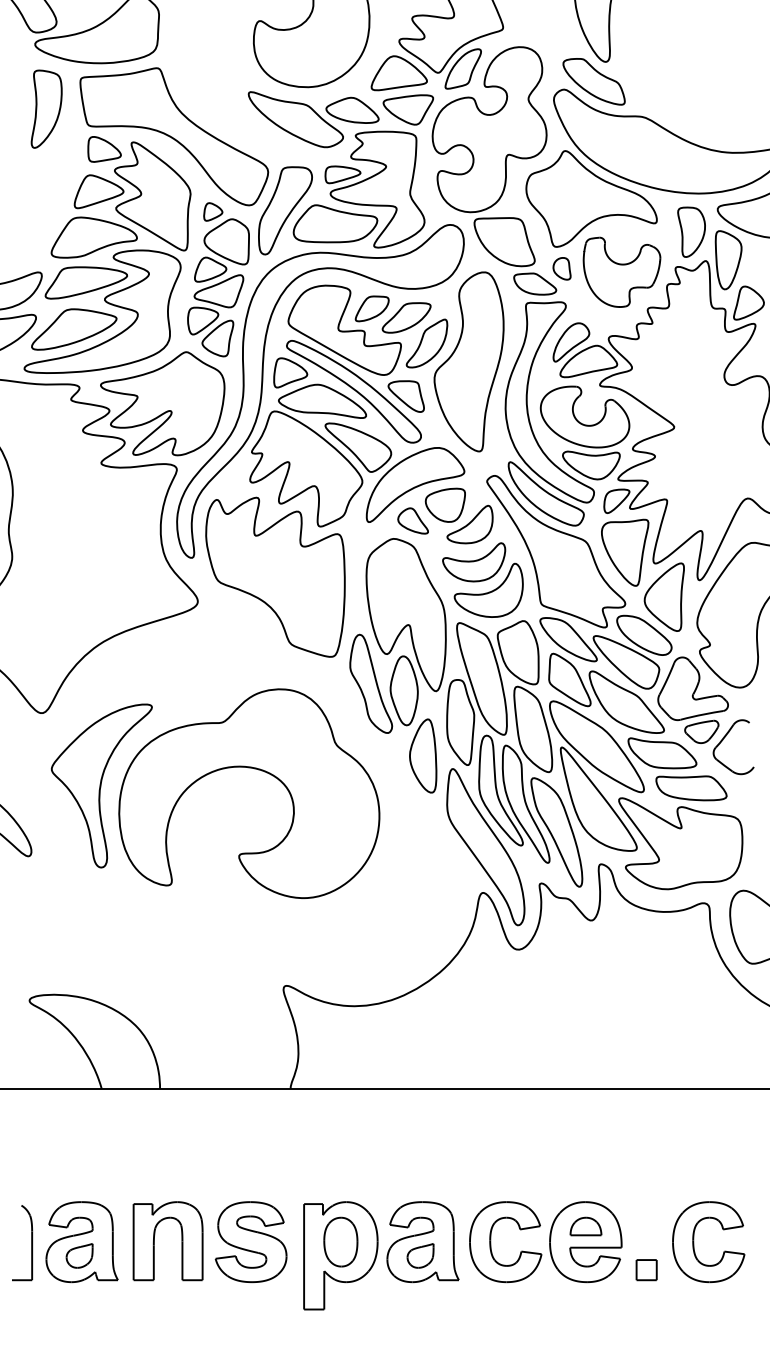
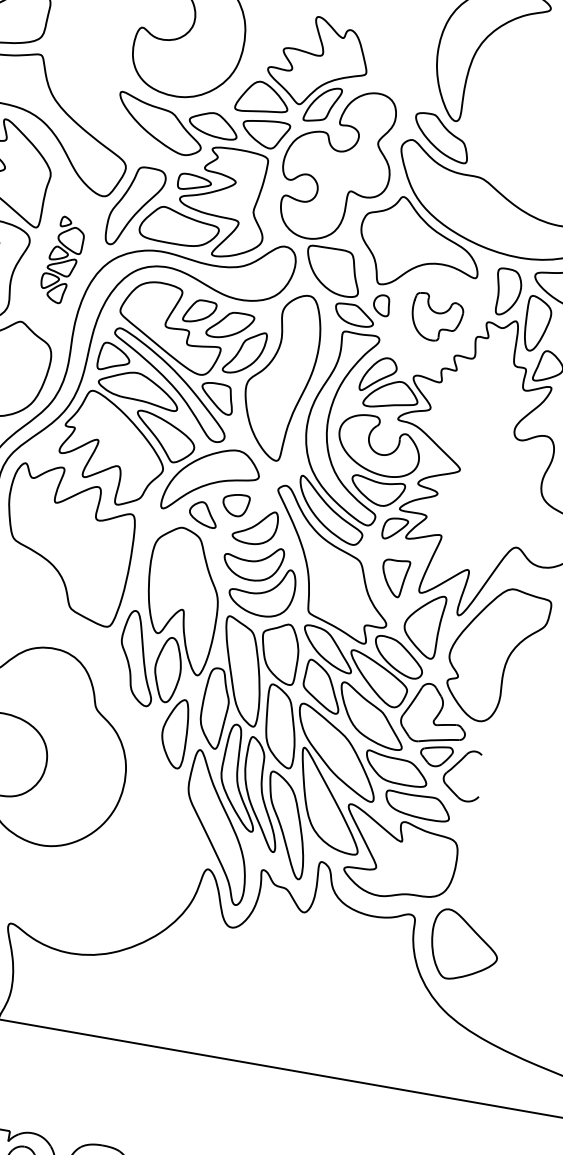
part: (621, 271) -> (436, 317), size x0.7
part: (218, 279) -> (62, 259), size x0.6
part: (444, 504) -> (235, 504), size x0.7
part: (625, 552) -> (394, 577), size x0.6

